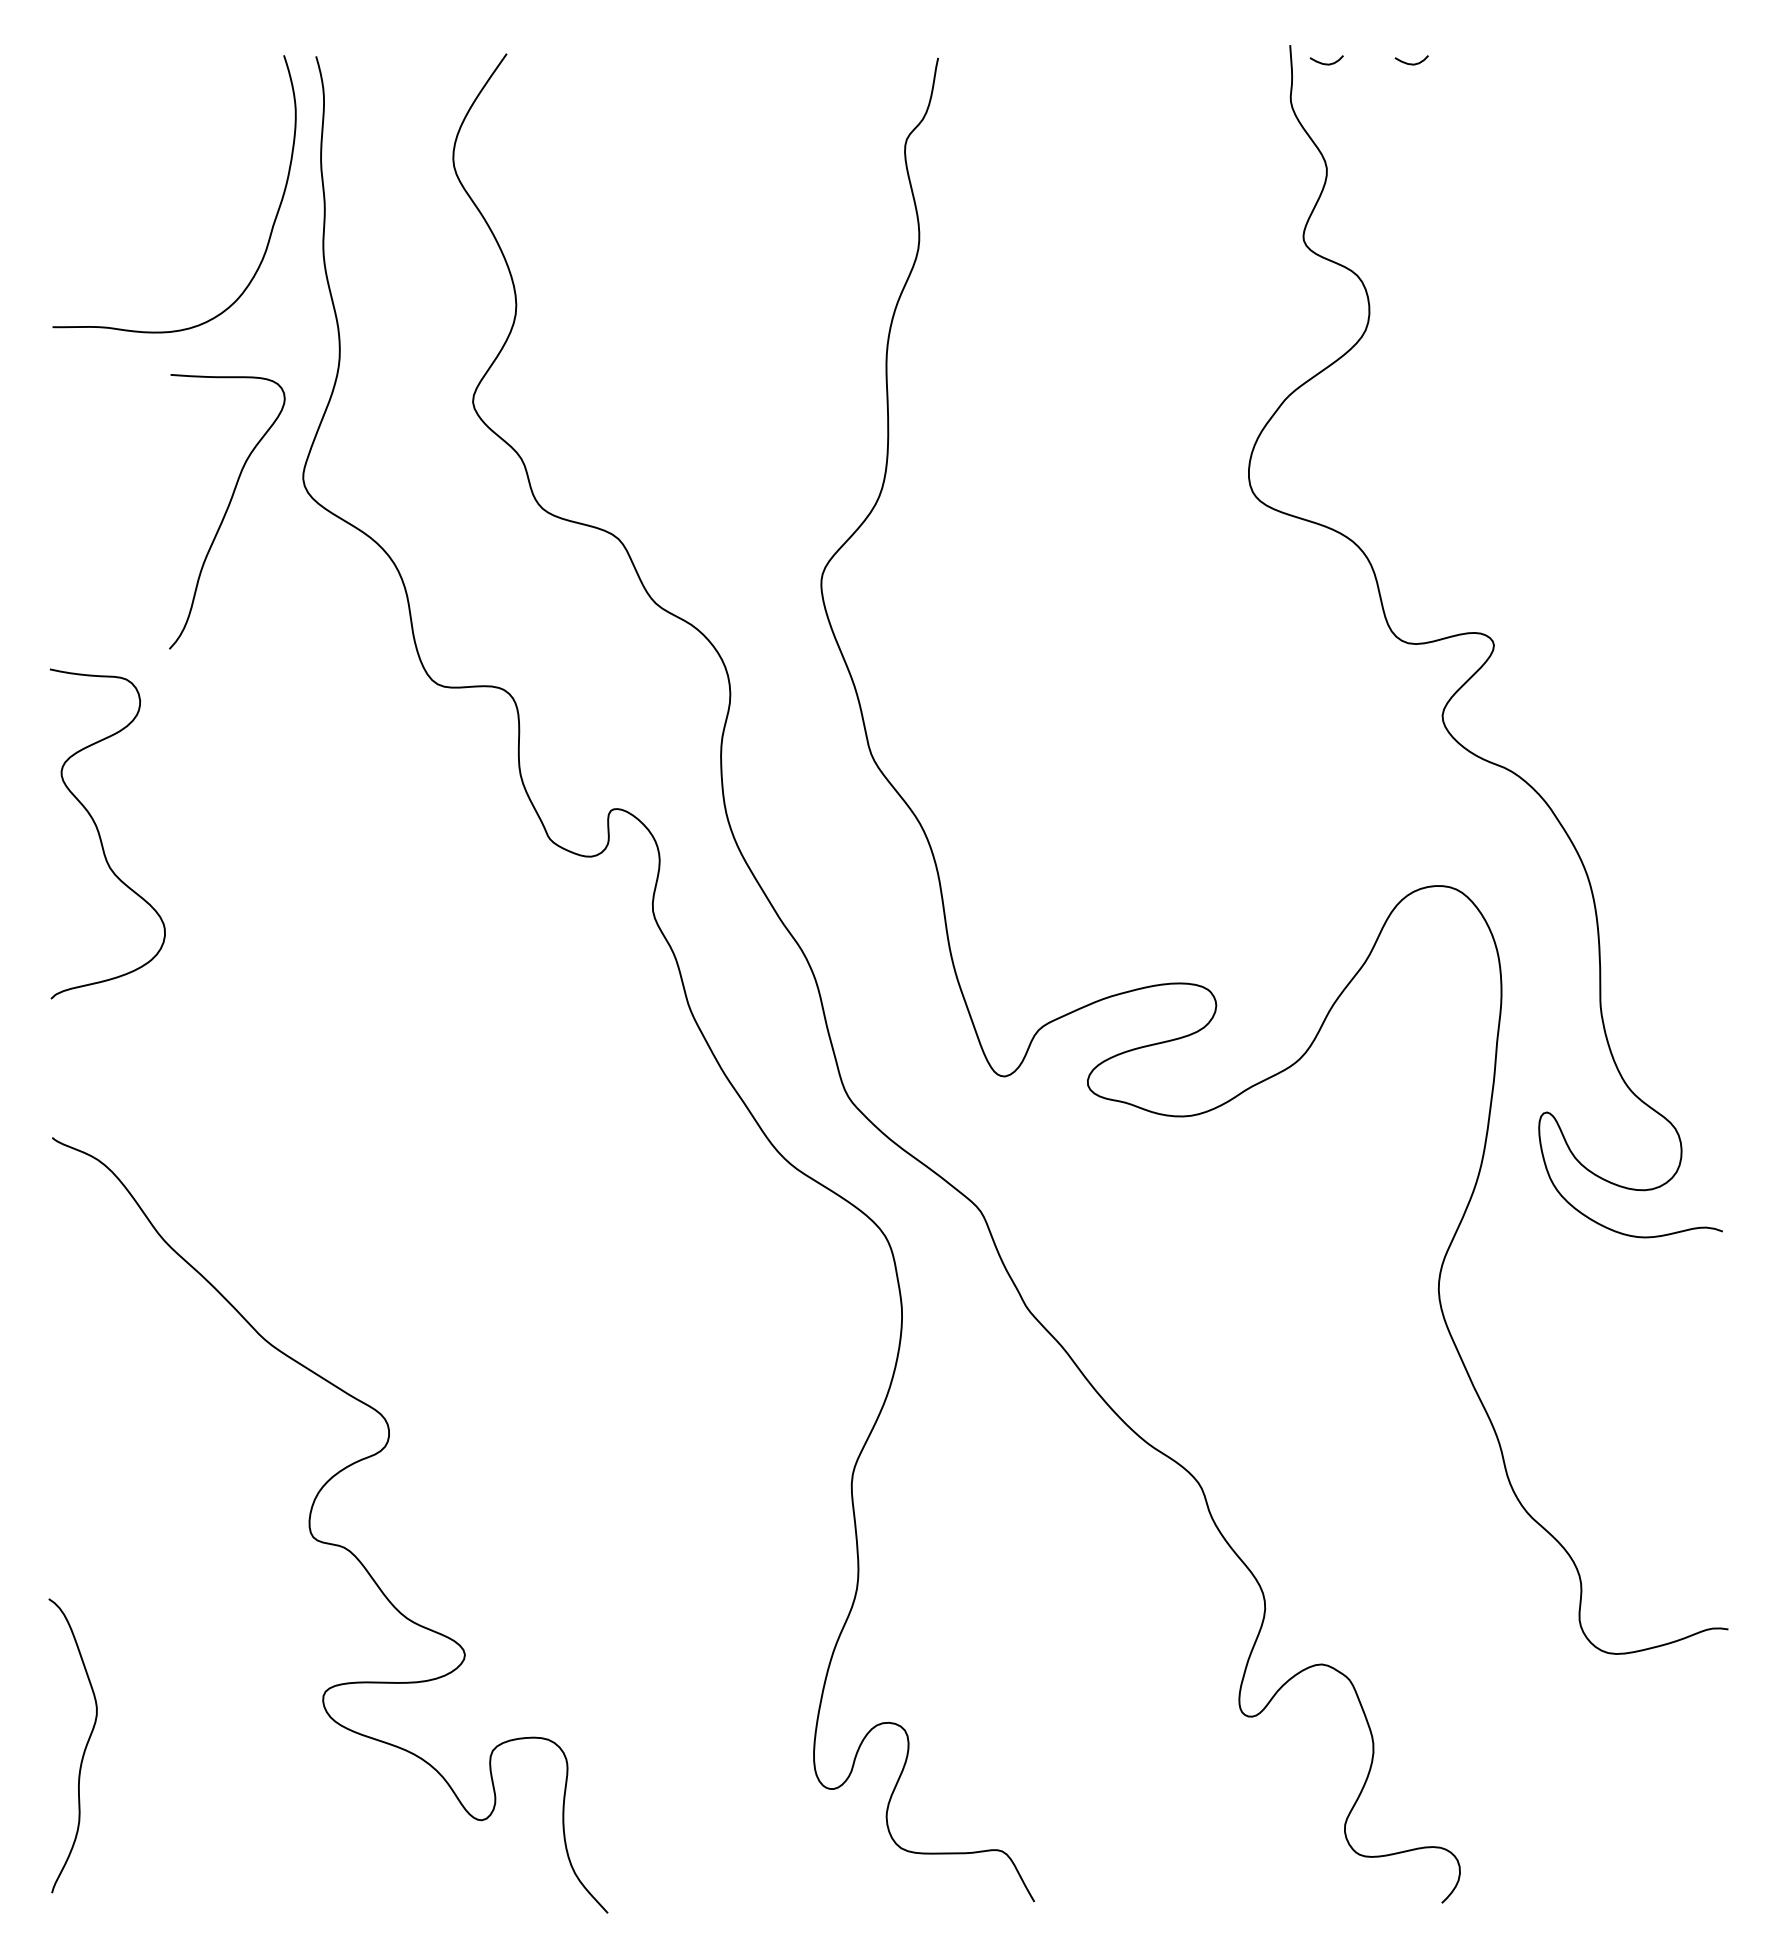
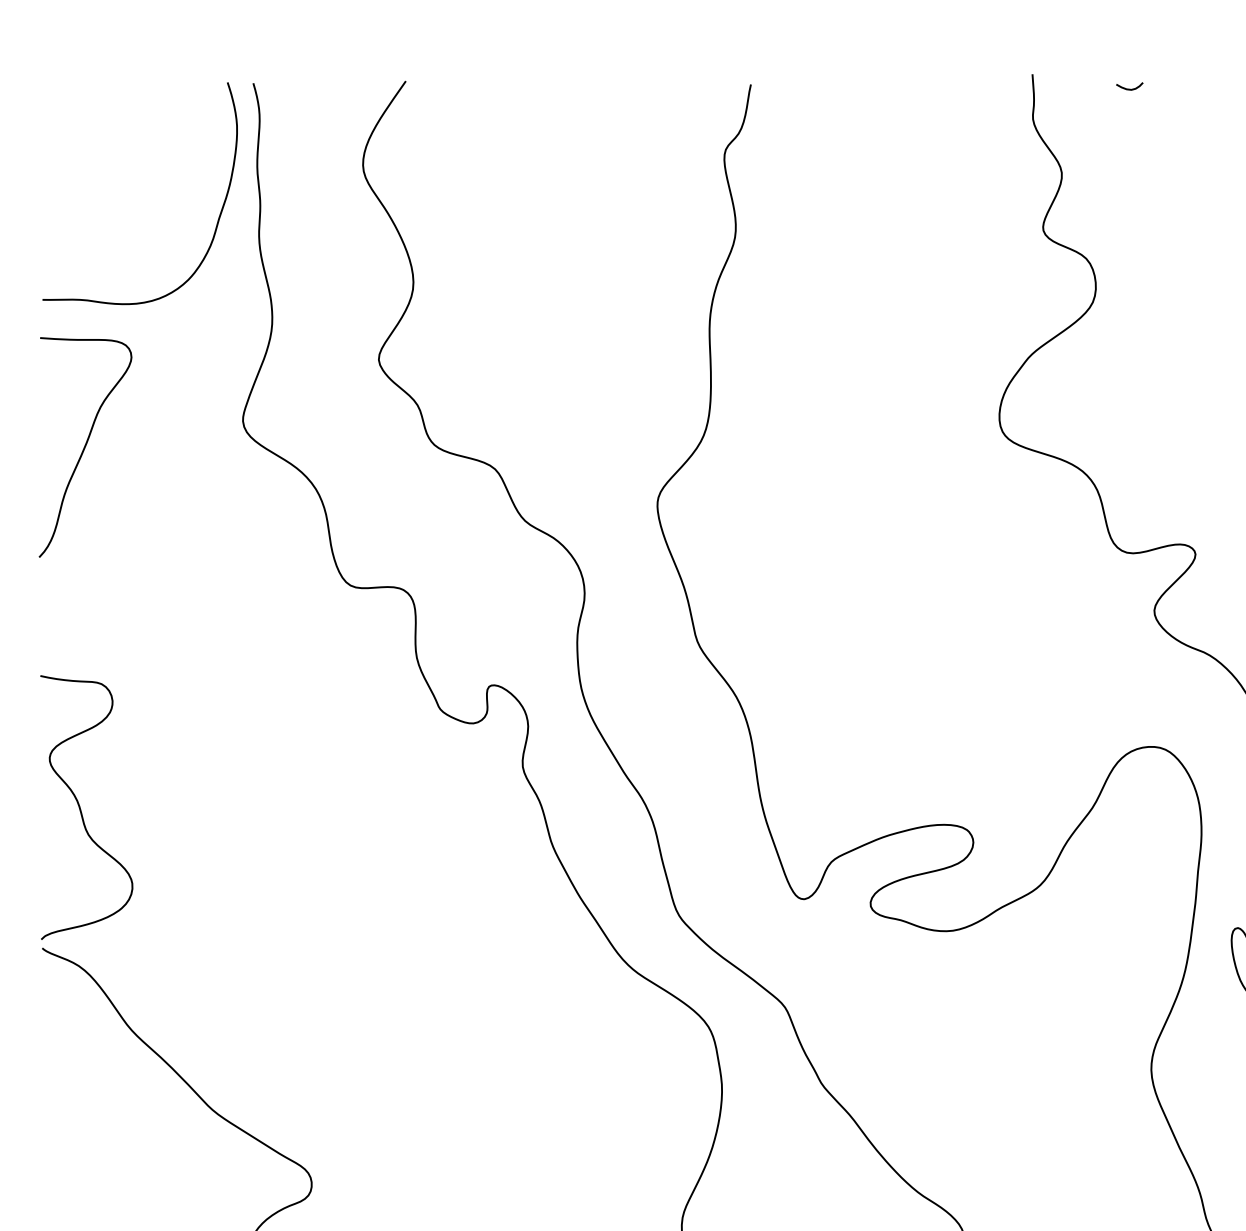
curve: (1326, 63) -> (1061, 88), removed
curve: (227, 511) -> (85, 447), moved
curve: (100, 834) -> (80, 808), moved

